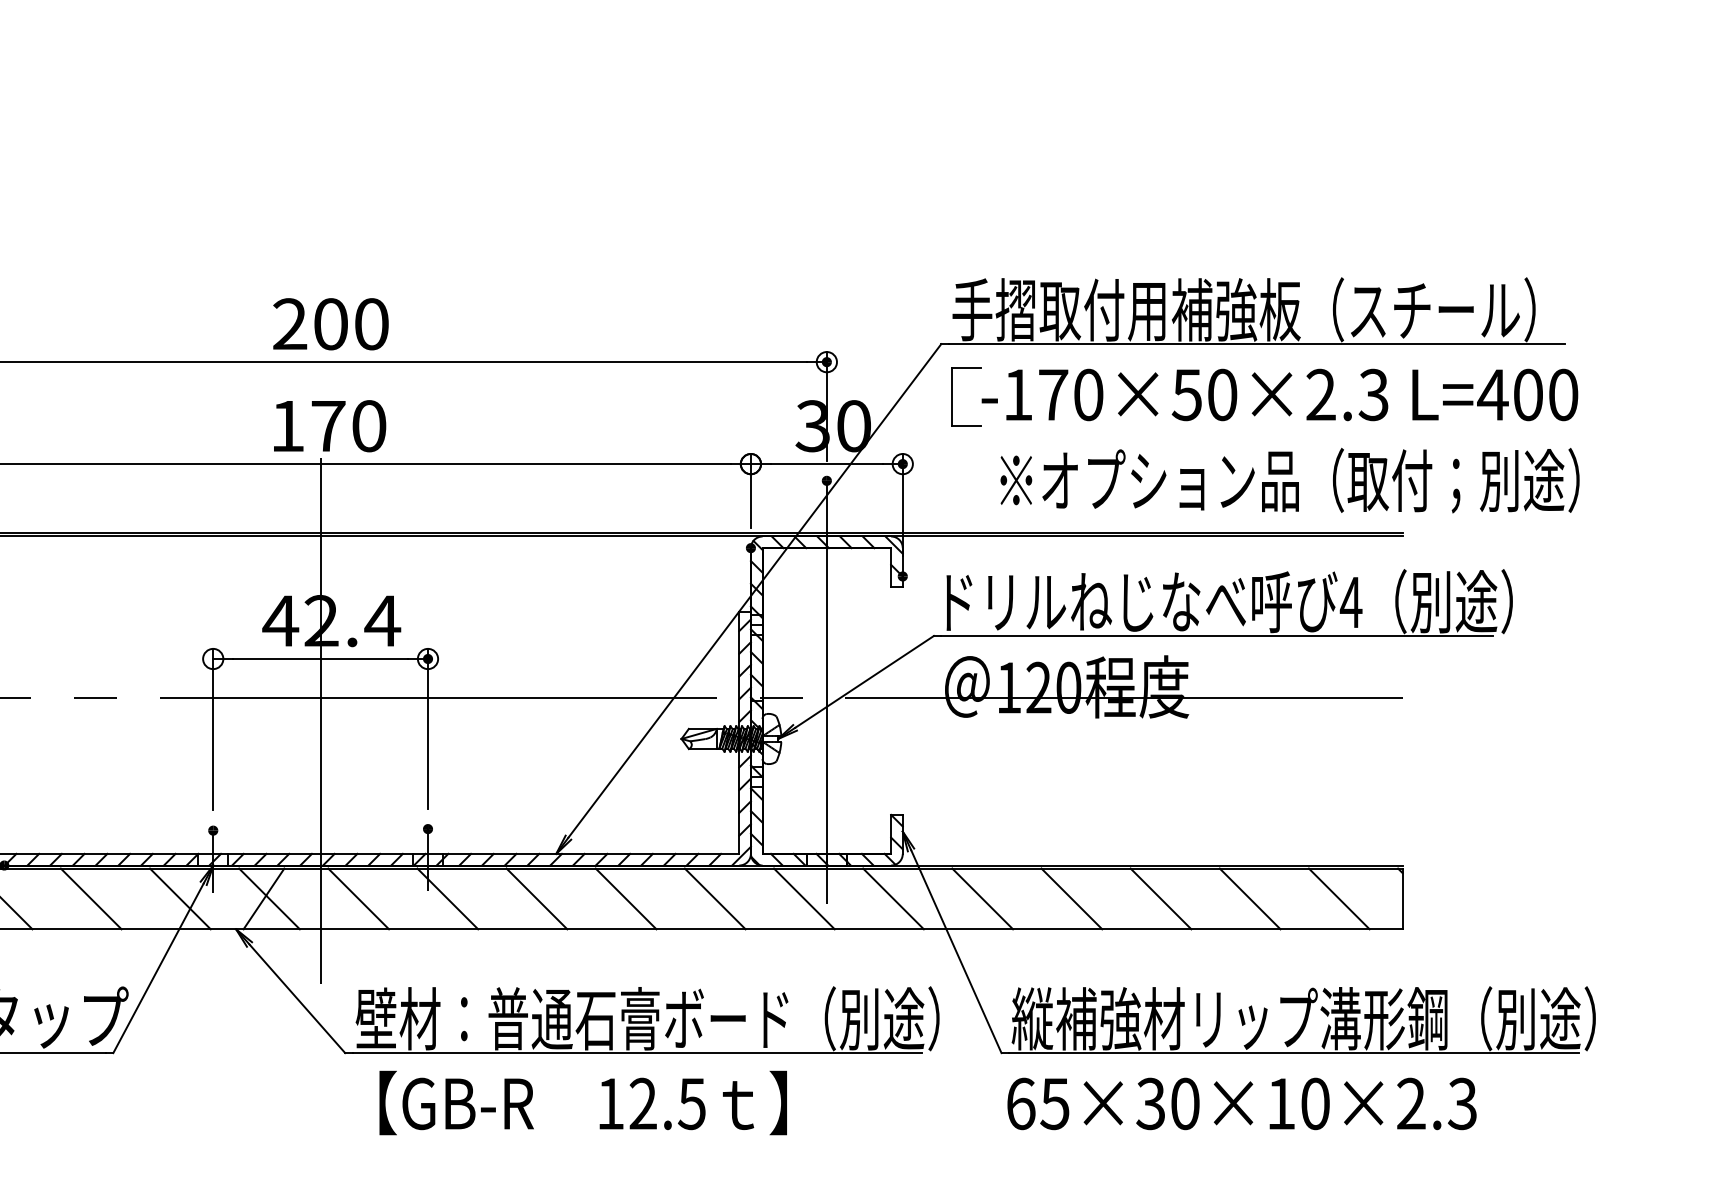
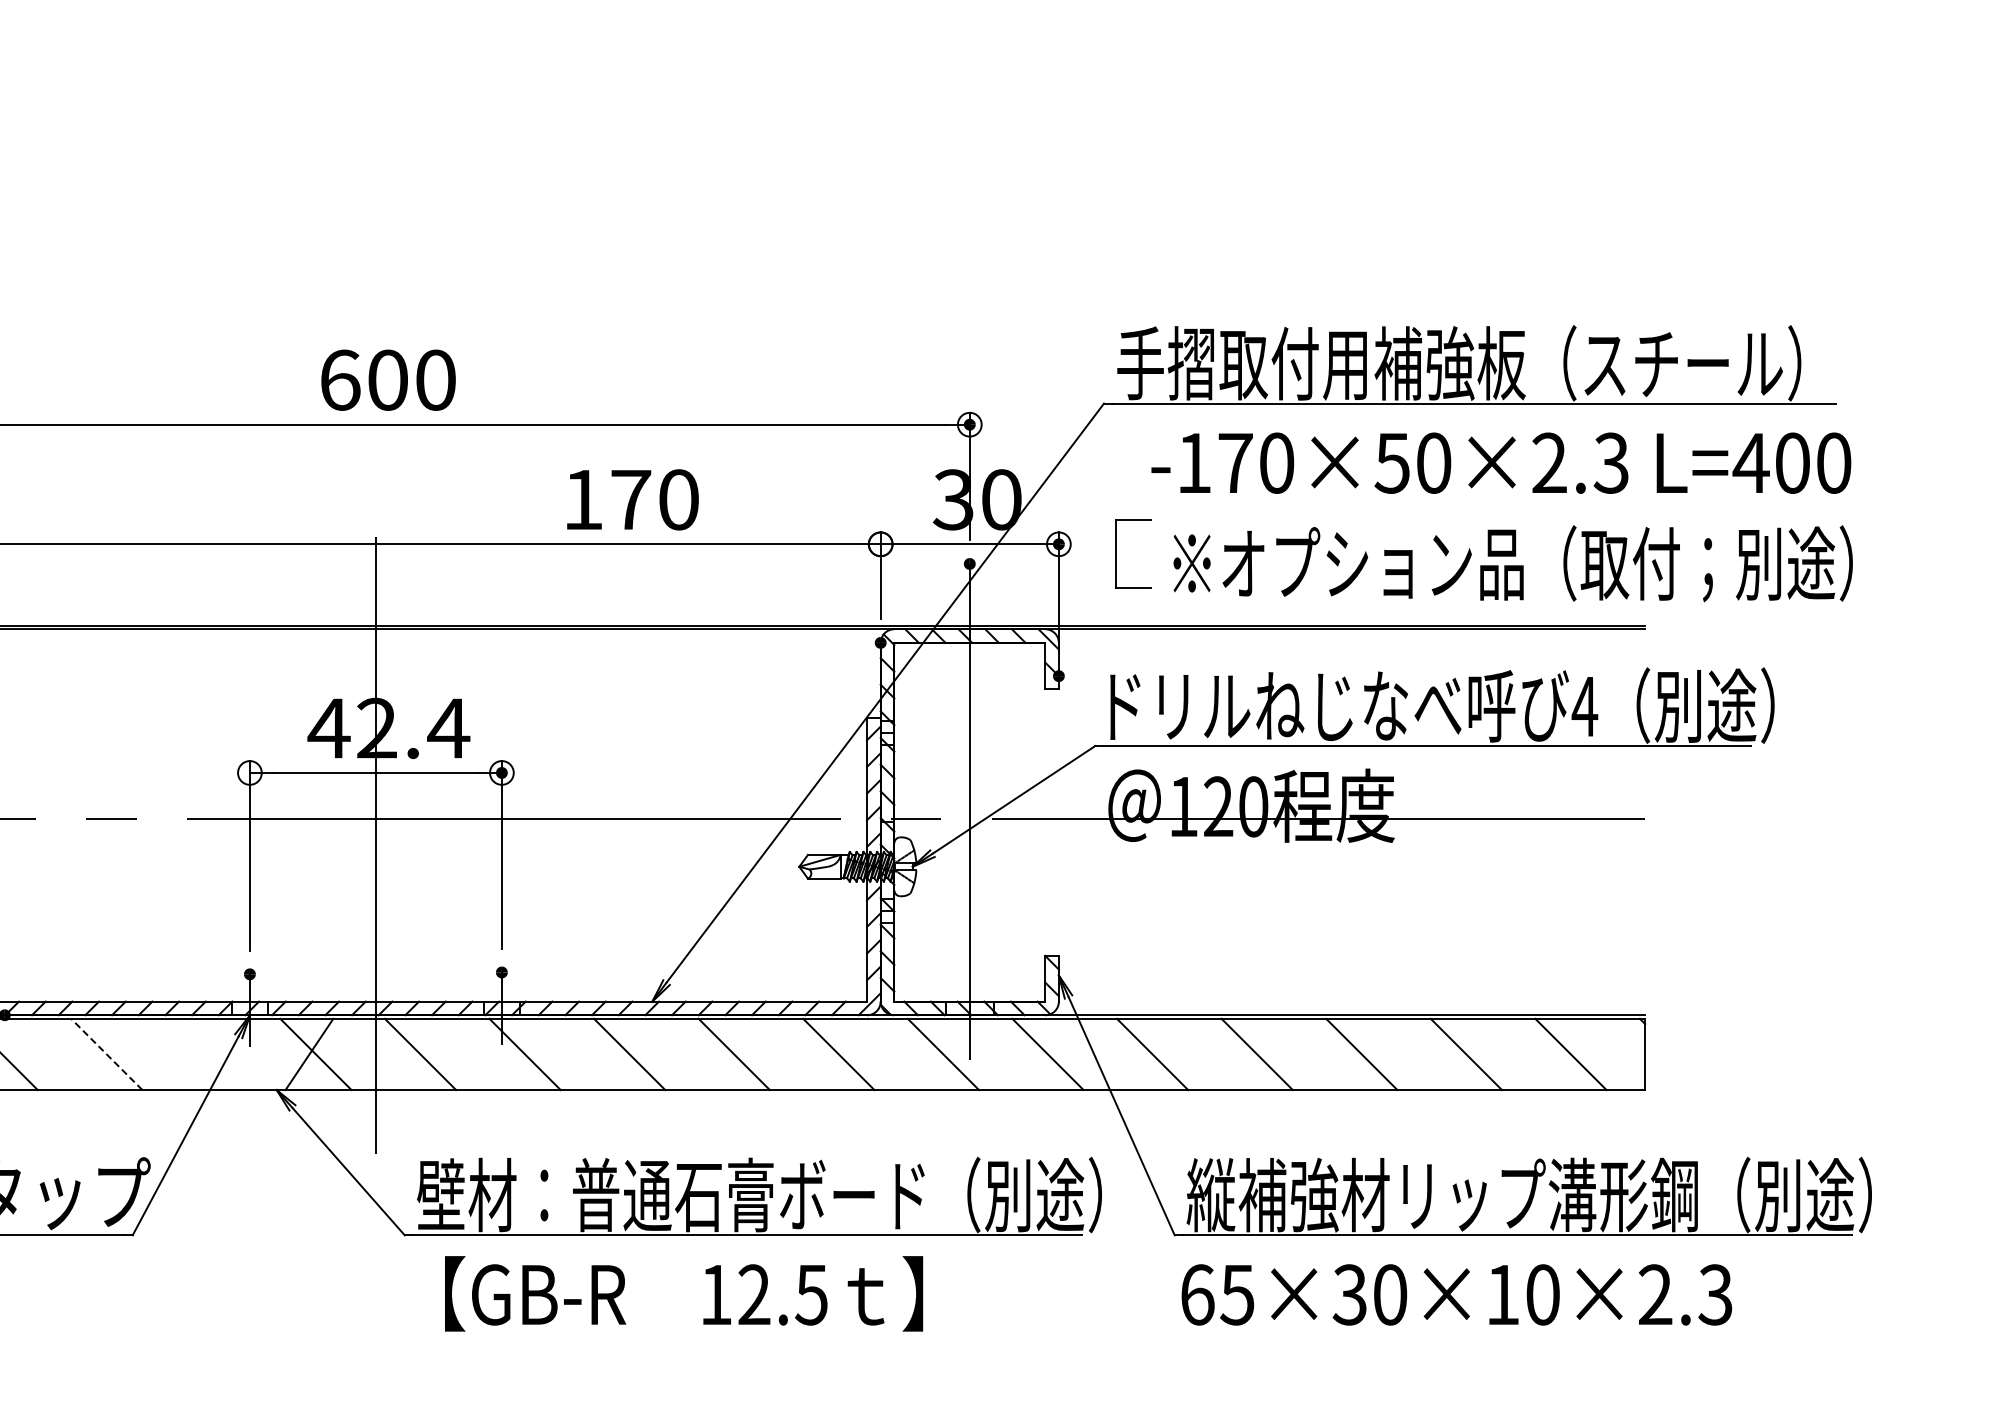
text: (290, 323) -> (340, 379), 200 -> 600
part: (951, 396) -> (1116, 553), moved
text: (329, 425) -> (632, 499), moved
line: (90, 898) -> (106, 1054), solid -> dashed
line: (180, 898) -> (211, 1054), removed

